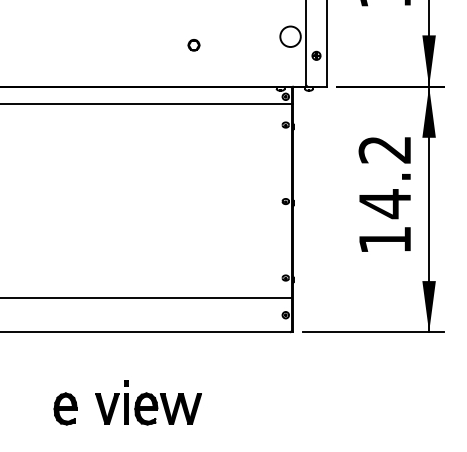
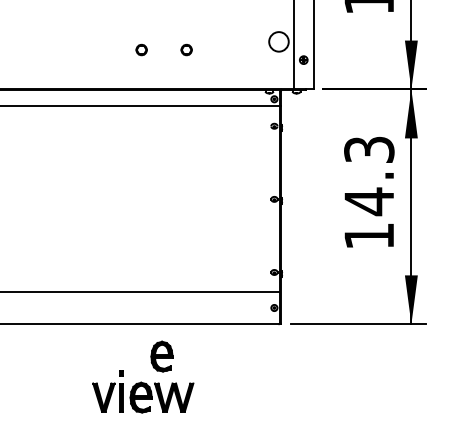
part: (146, 44) -> (141, 49), added
text: (385, 149) -> (369, 149), 14.2 -> 14.3
part: (65, 408) -> (161, 356), moved

